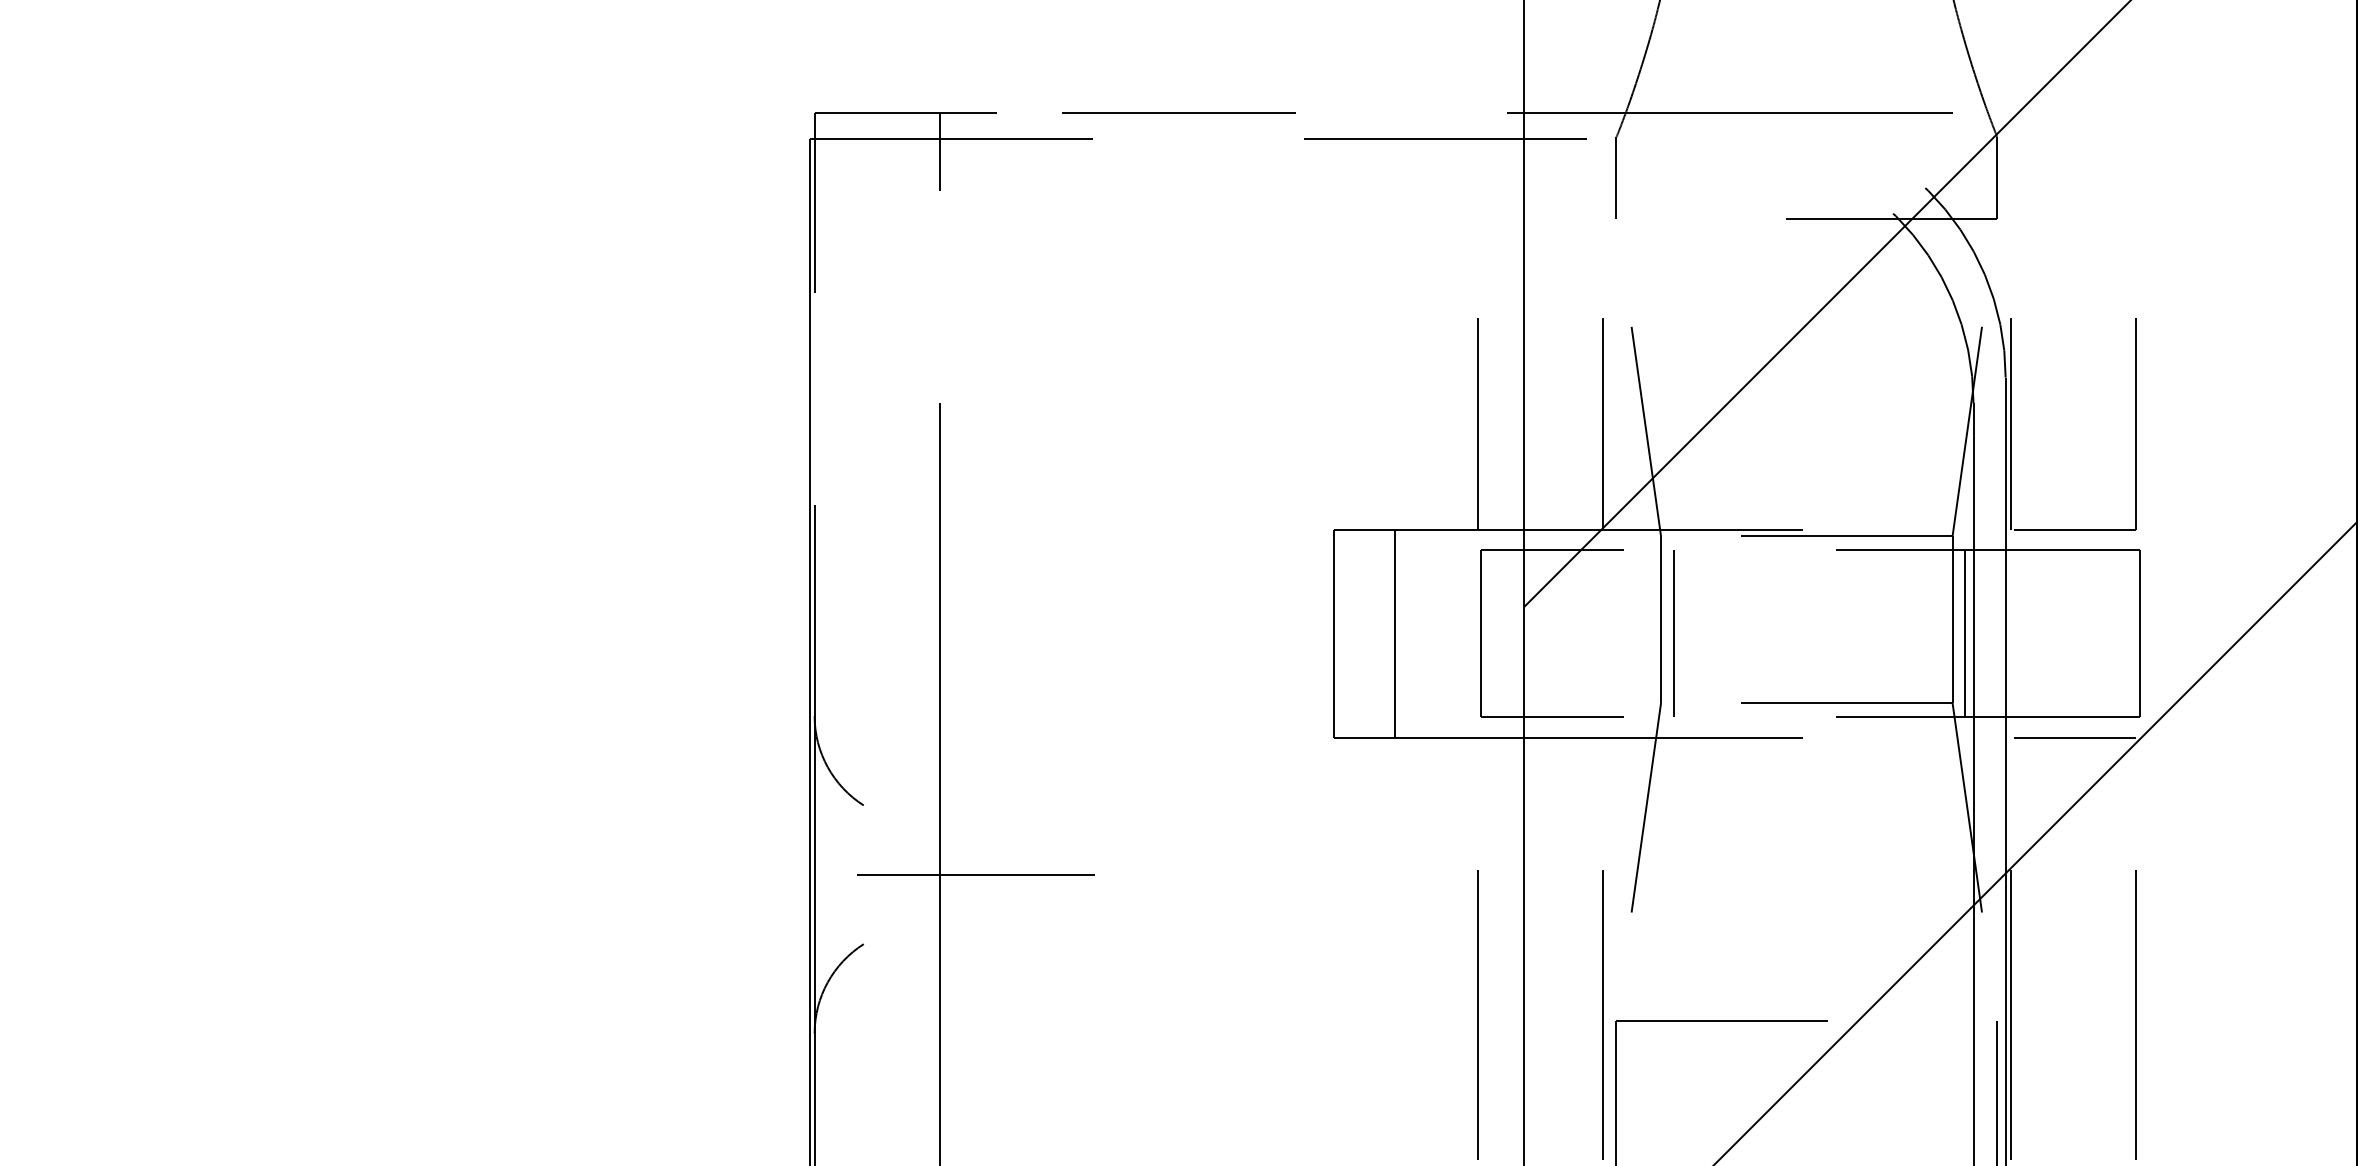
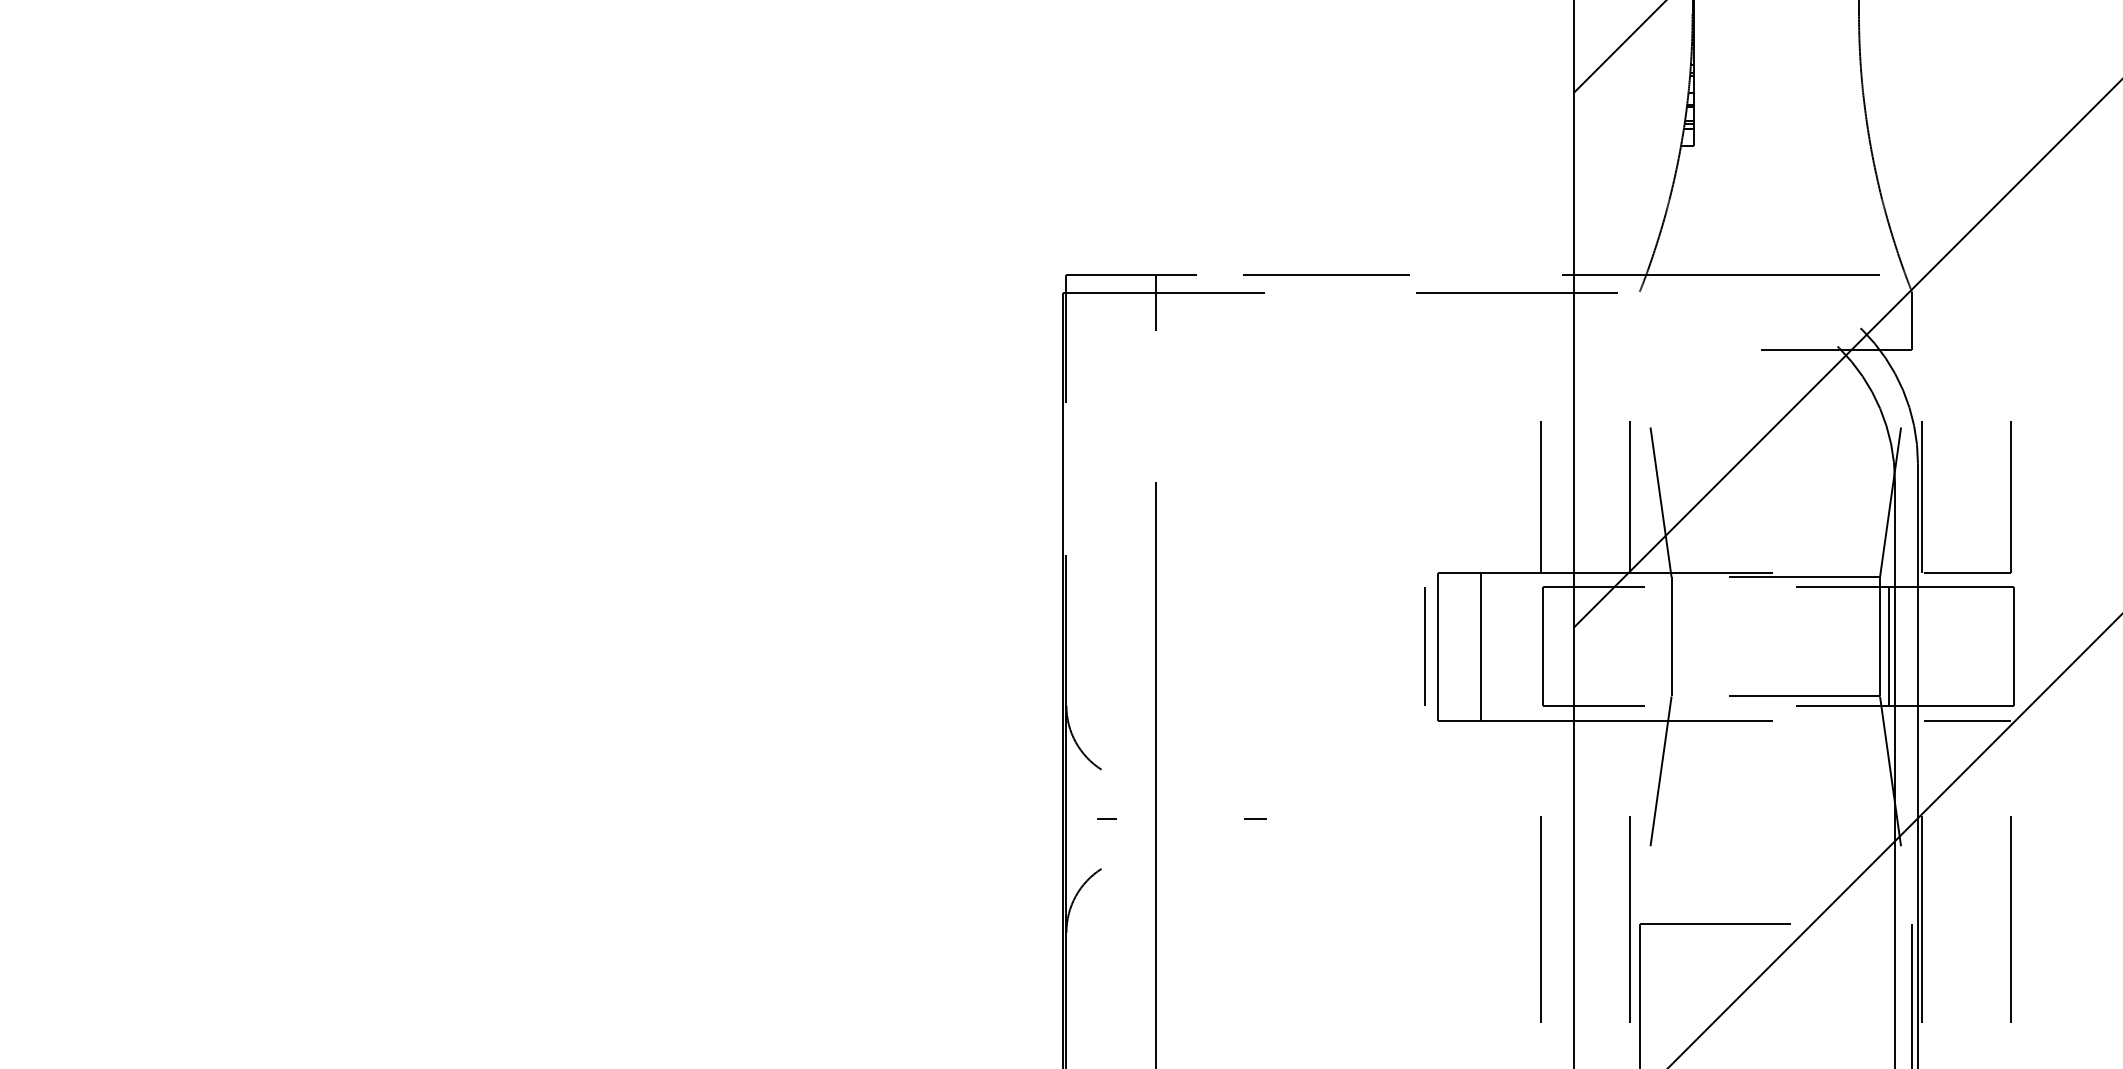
line: (1616, 177) -> (1639, 320), removed
line: (1673, 633) -> (1424, 646), moved
line: (974, 875) -> (1180, 819), removed

